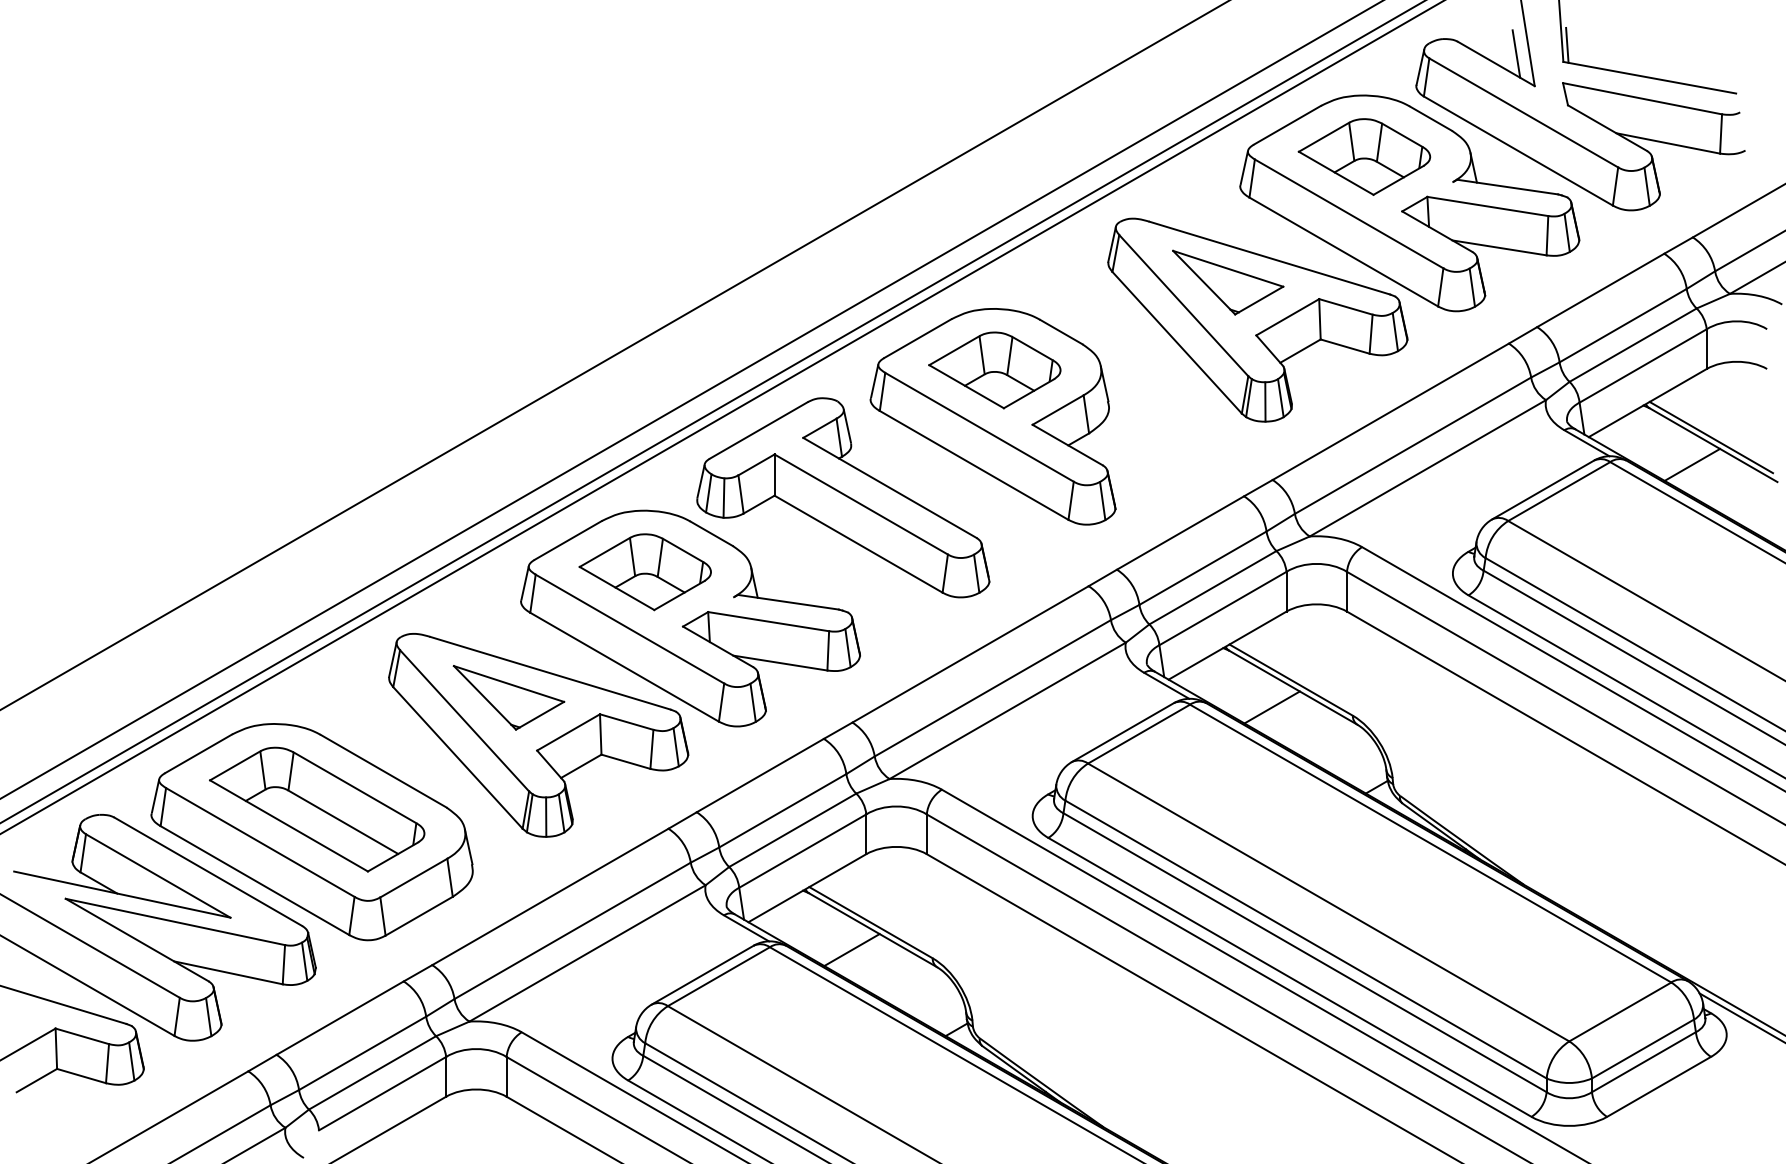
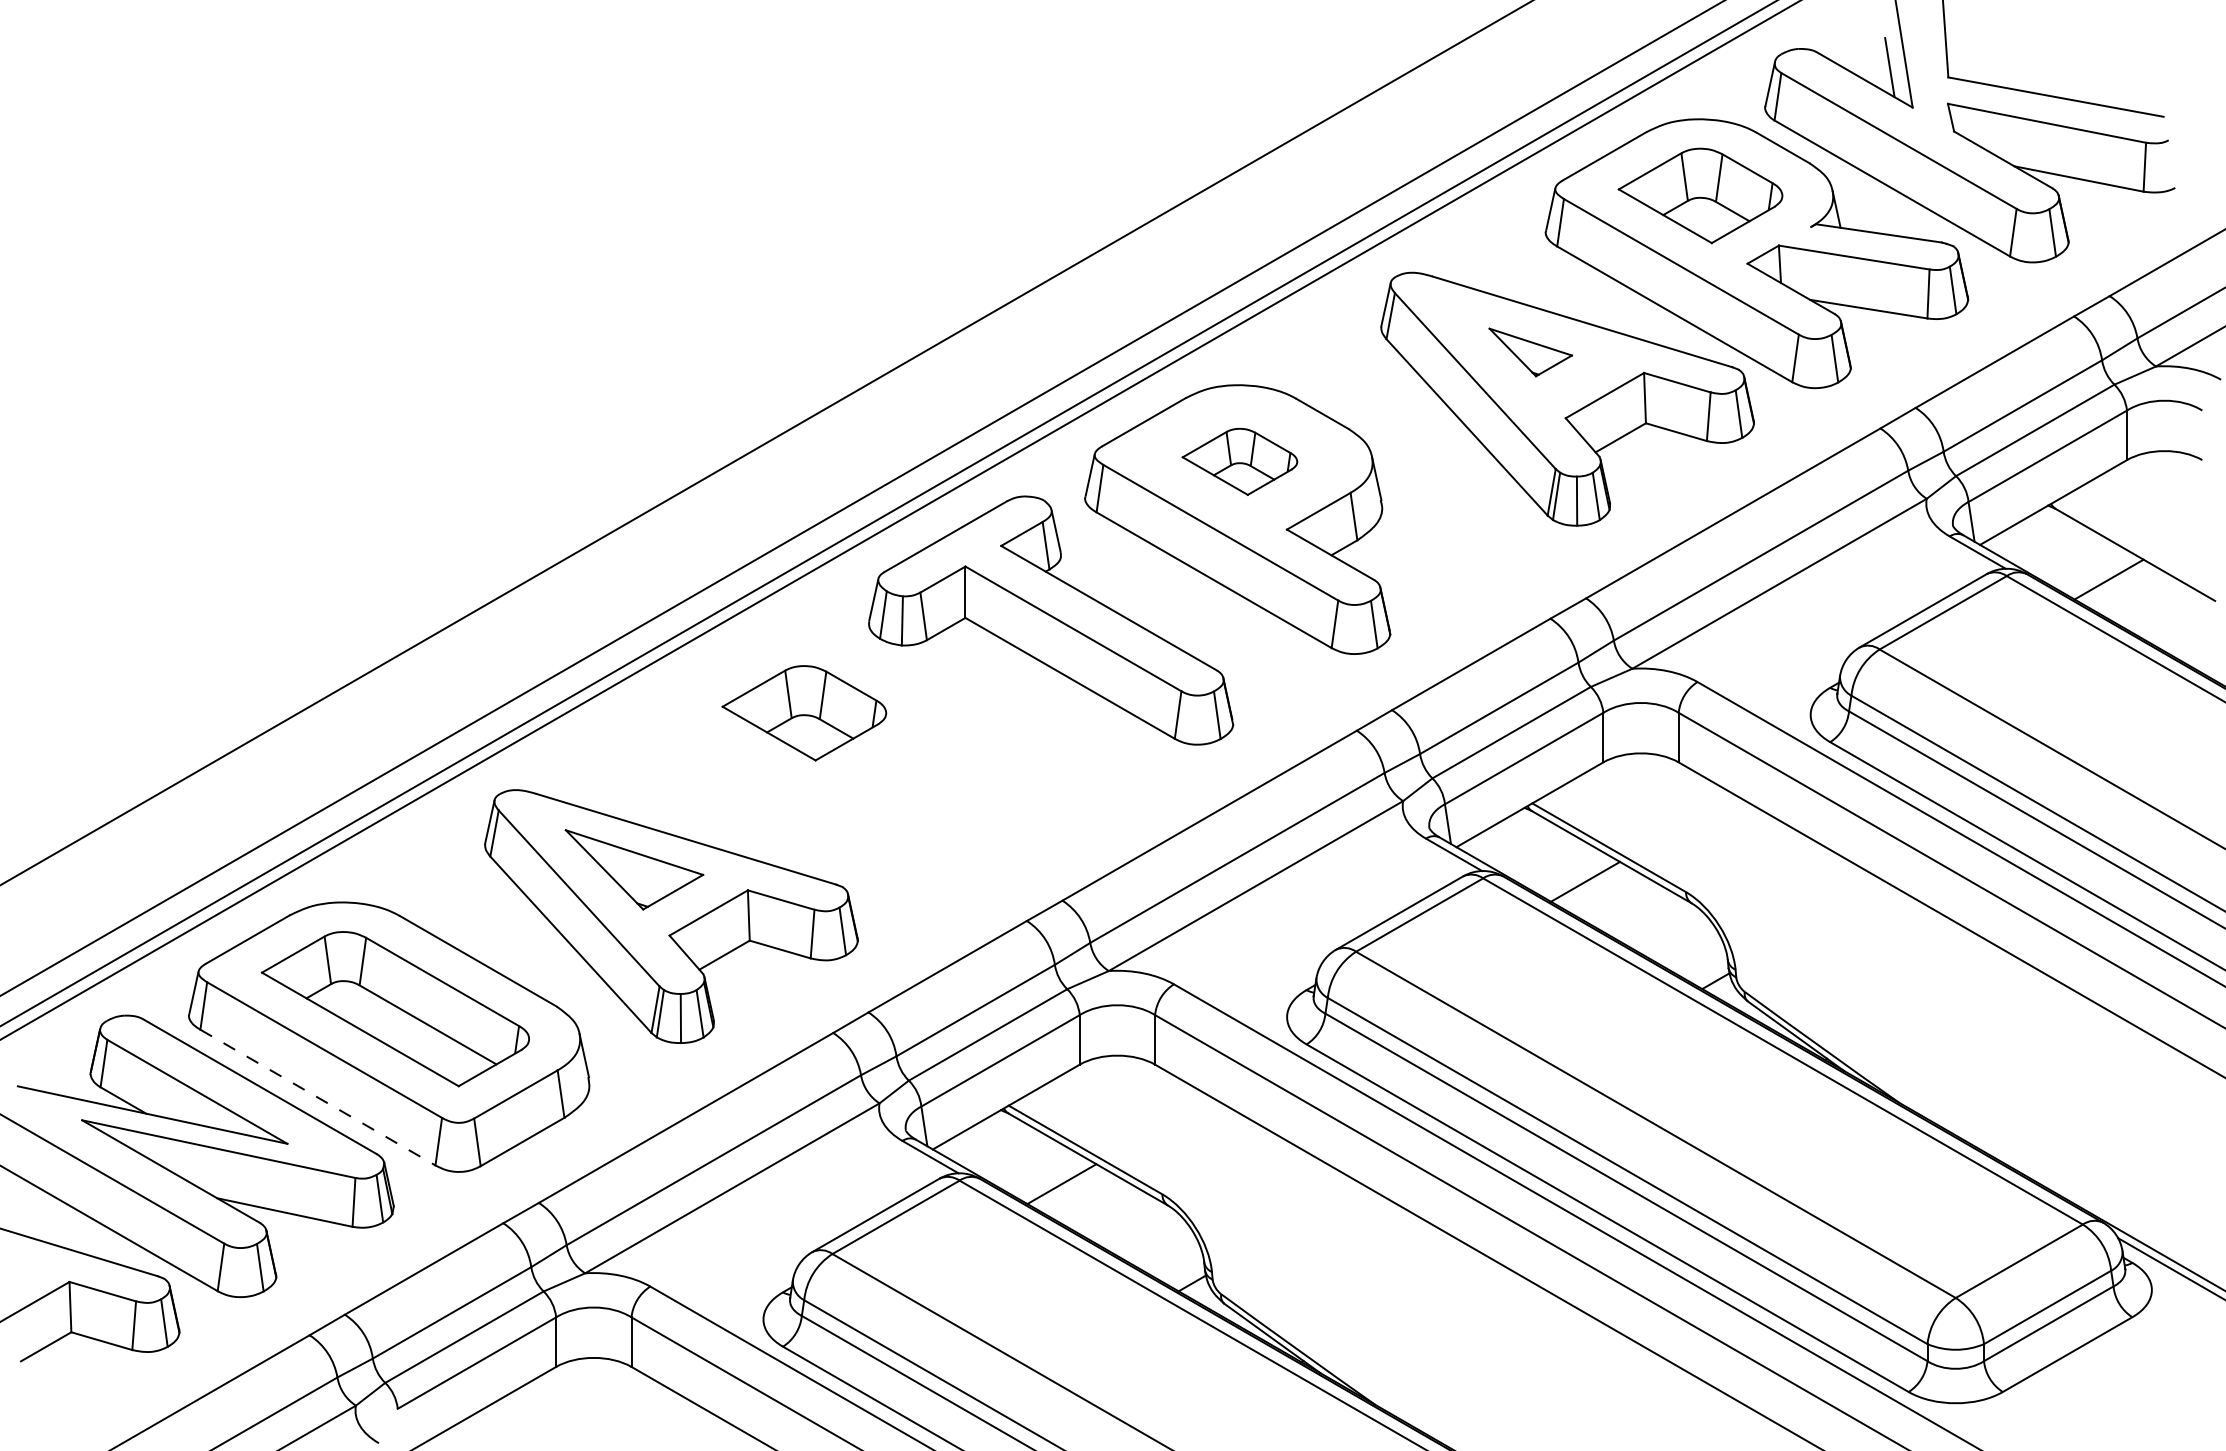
line: (1566, 45) -> (1952, 56), removed
part: (1228, 282) -> (1530, 352), size x0.6
part: (994, 370) -> (1239, 461), size x0.7
line: (1711, 437) -> (2132, 545), removed
part: (690, 618) -> (860, 770), removed
line: (254, 880) -> (317, 1097), solid -> dashed

